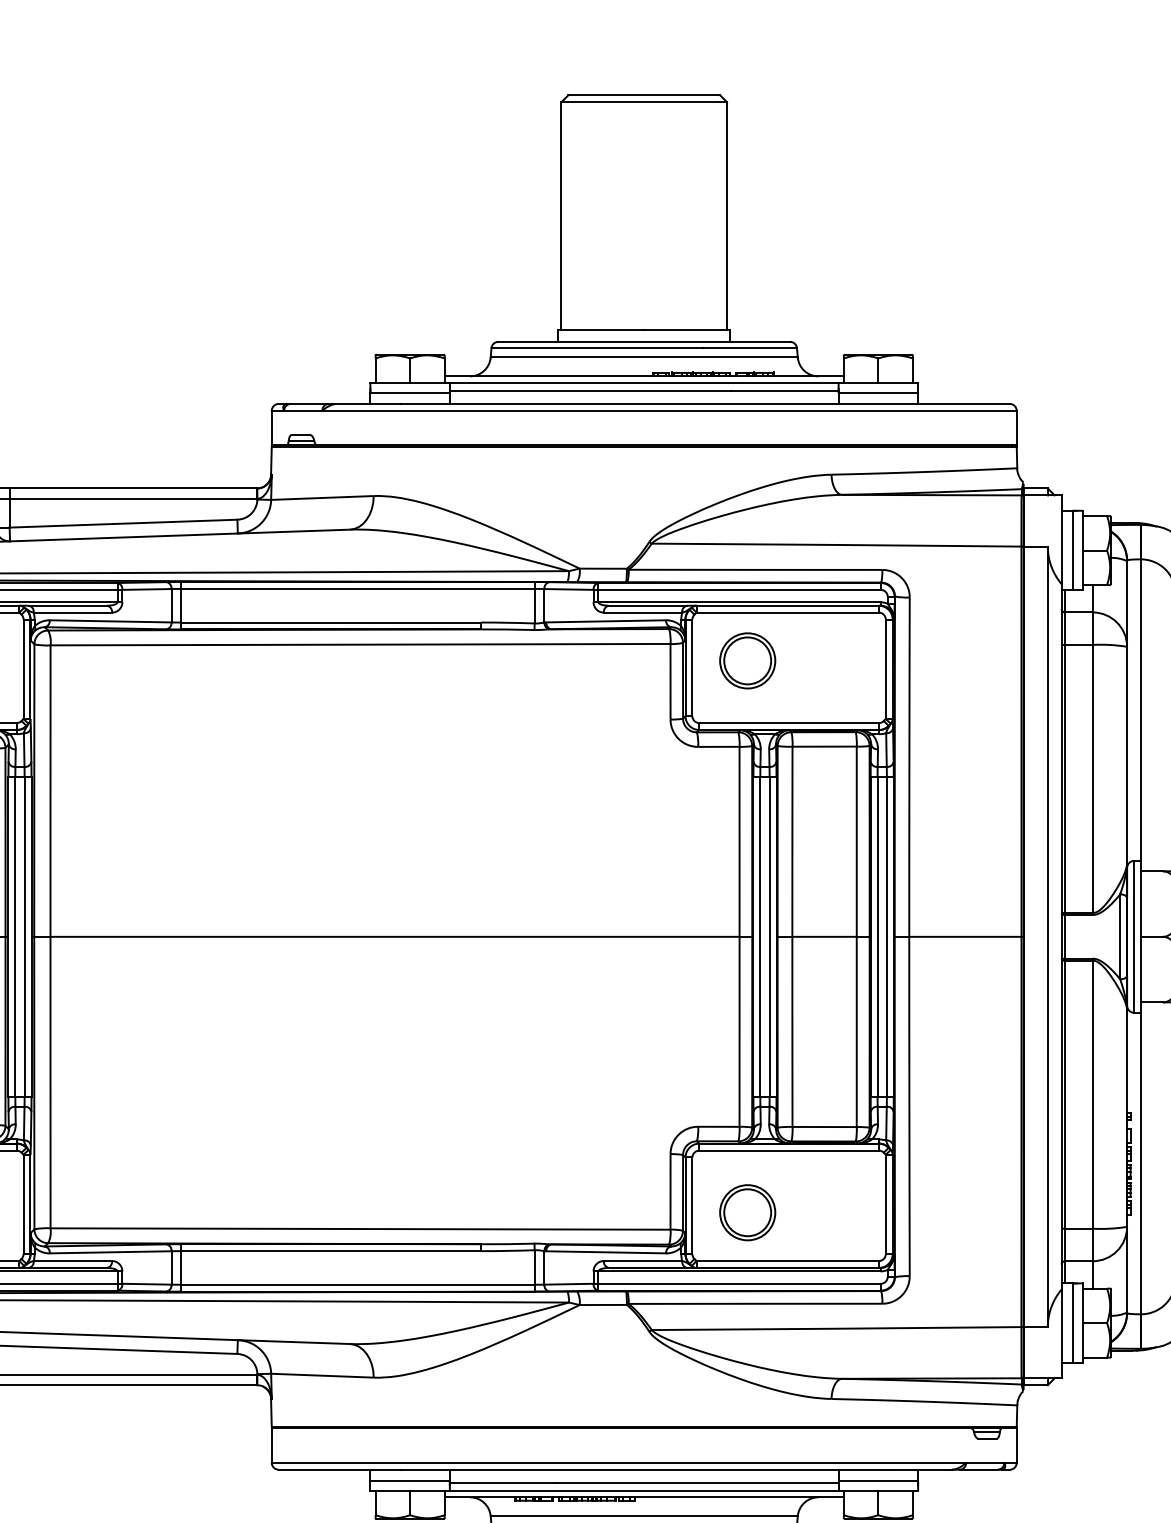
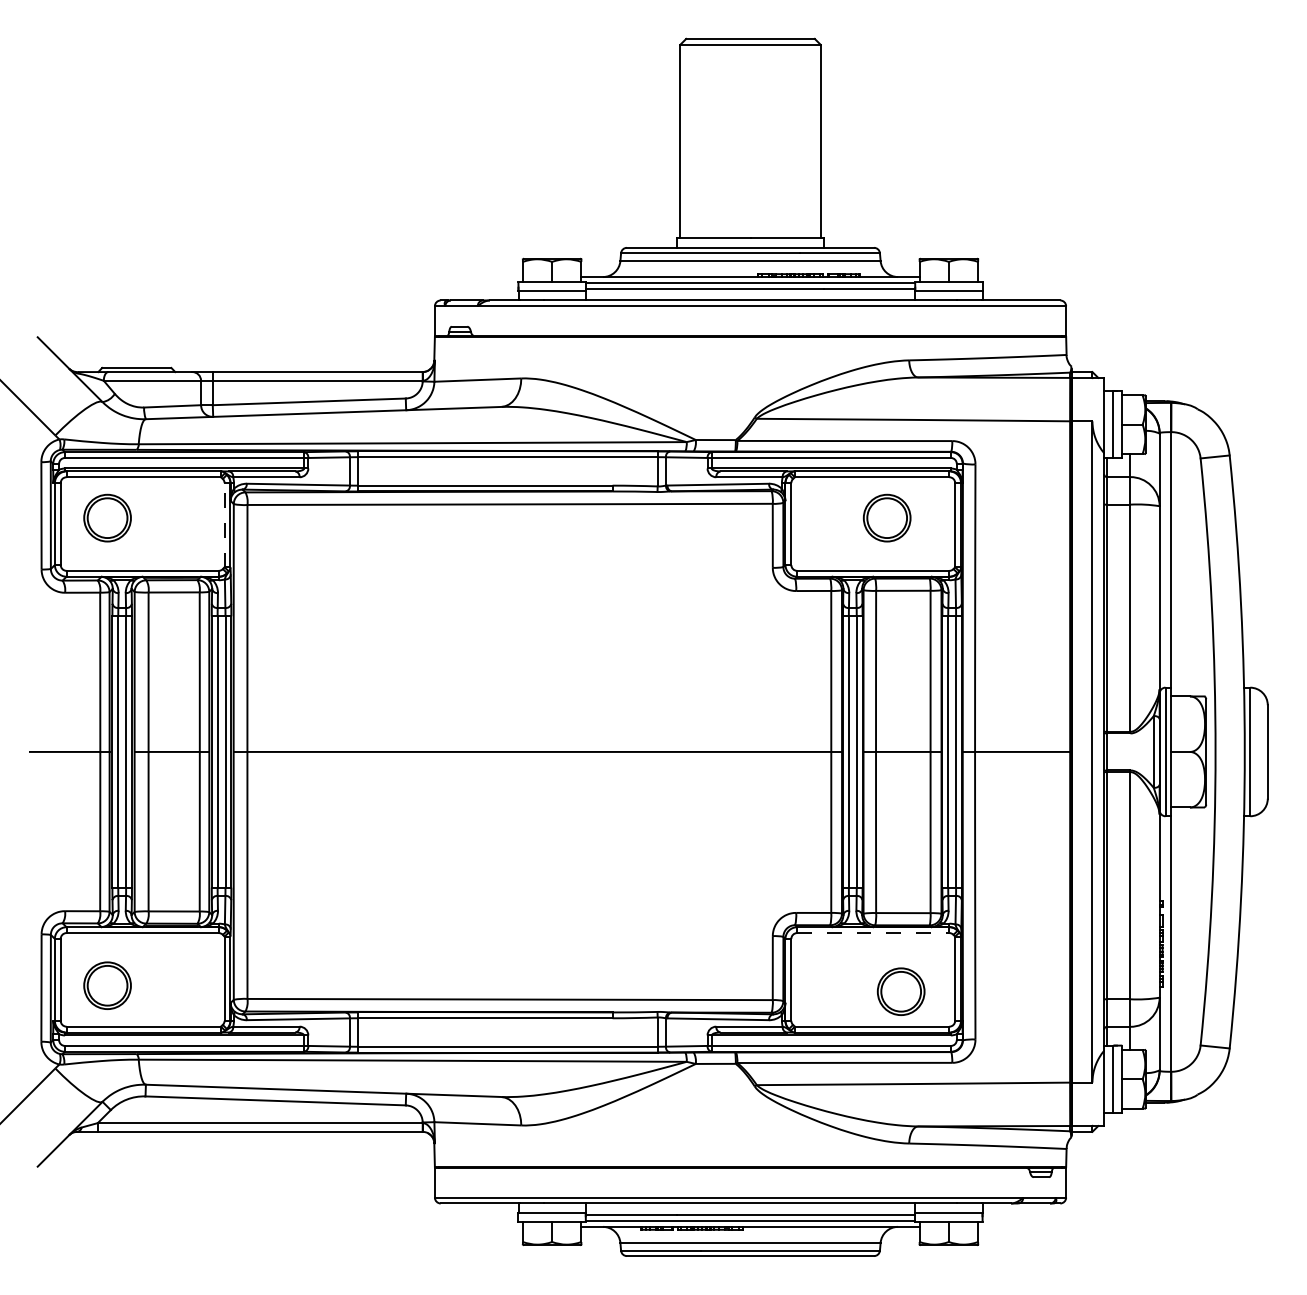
part: (746, 660) -> (886, 517), moved
line: (23, 668) -> (224, 524), solid -> dashed
line: (789, 1151) -> (873, 933), solid -> dashed
part: (746, 1212) -> (900, 991), moved

